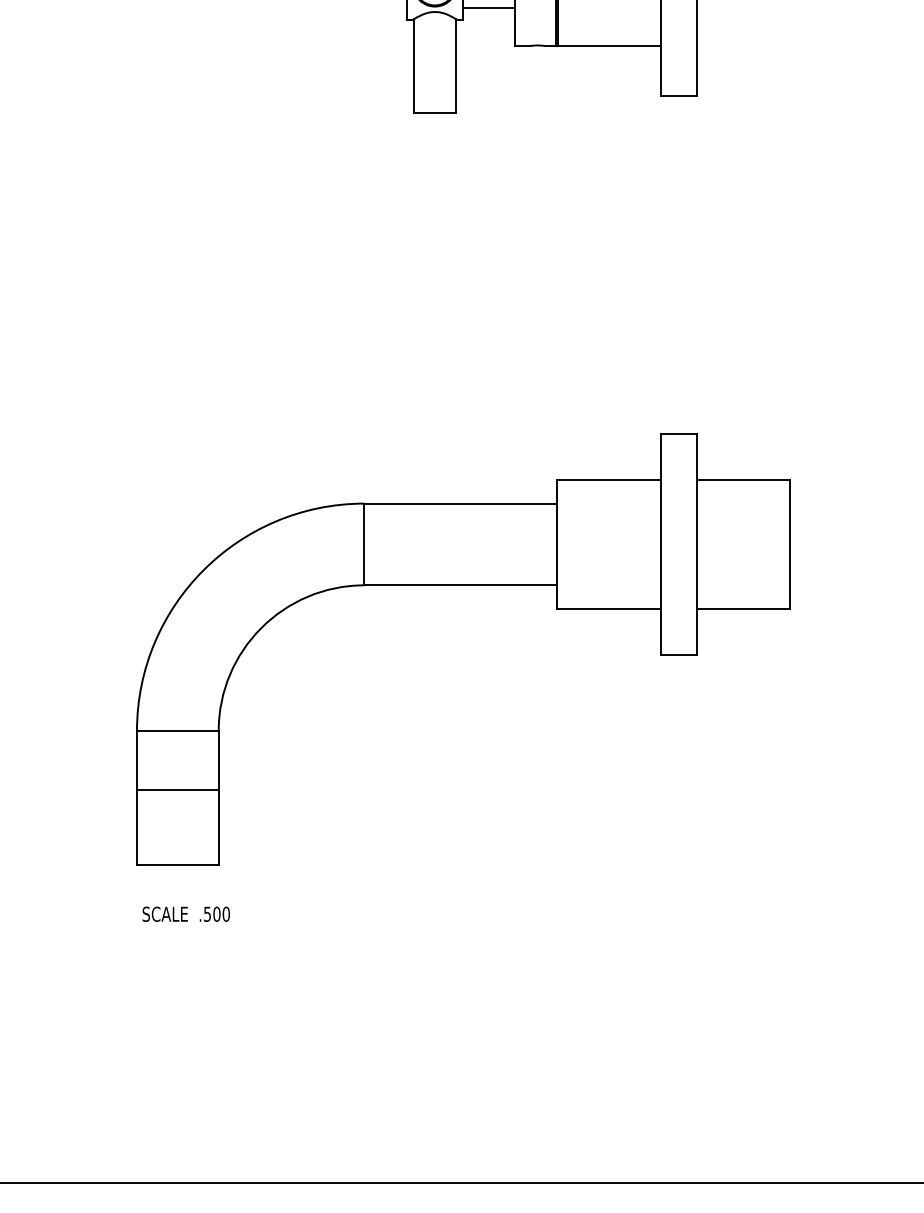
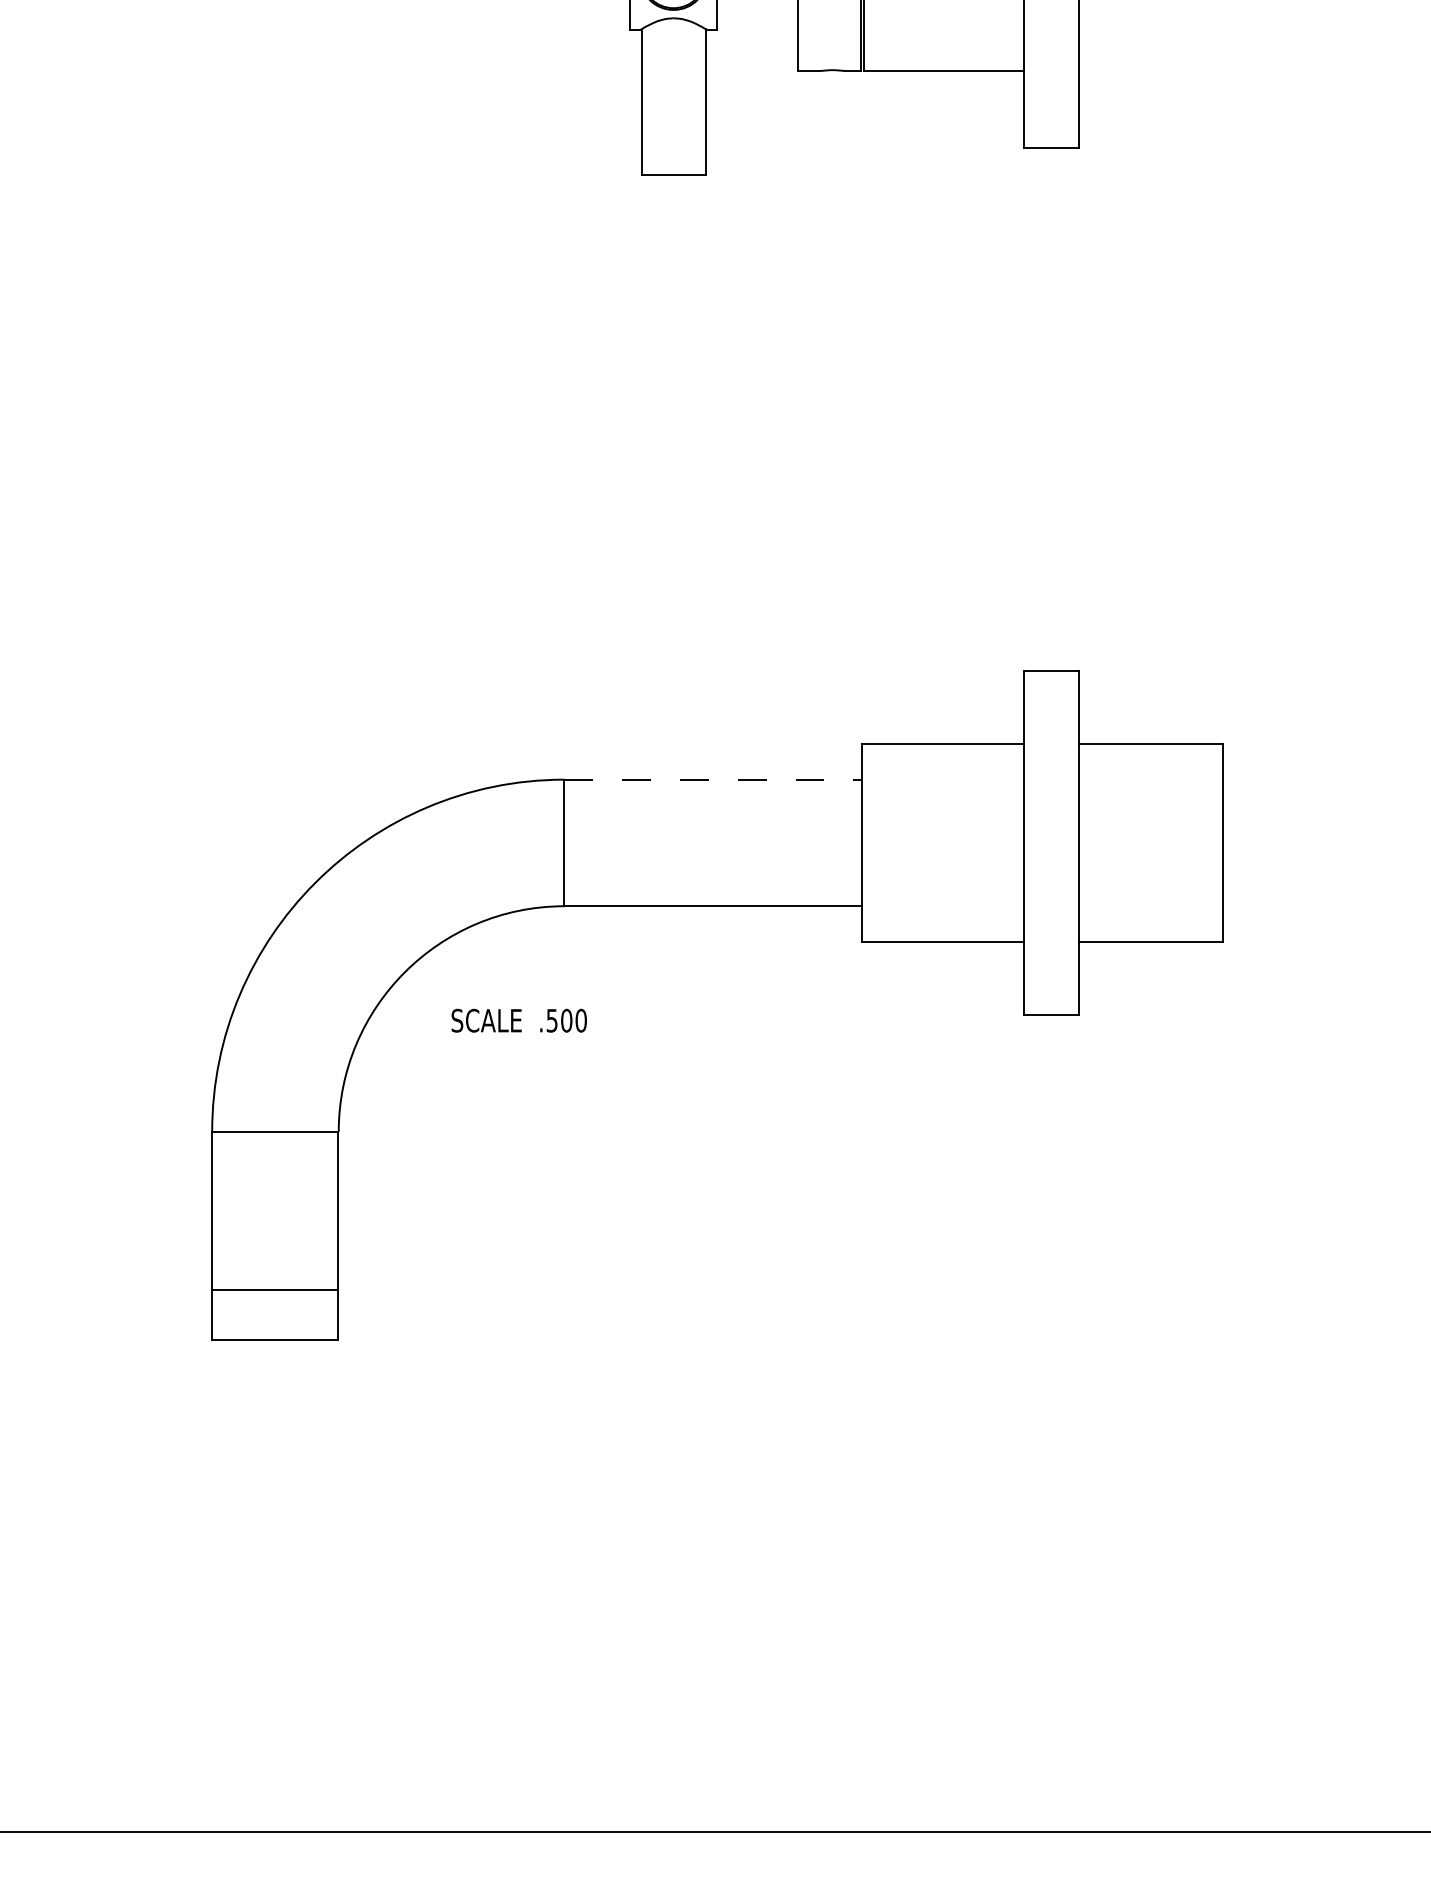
line: (488, 8) -> (756, 12), removed
line: (461, 503) -> (714, 779), solid -> dashed
line: (177, 789) -> (274, 1288), moved
text: (185, 913) -> (518, 1019), moved

